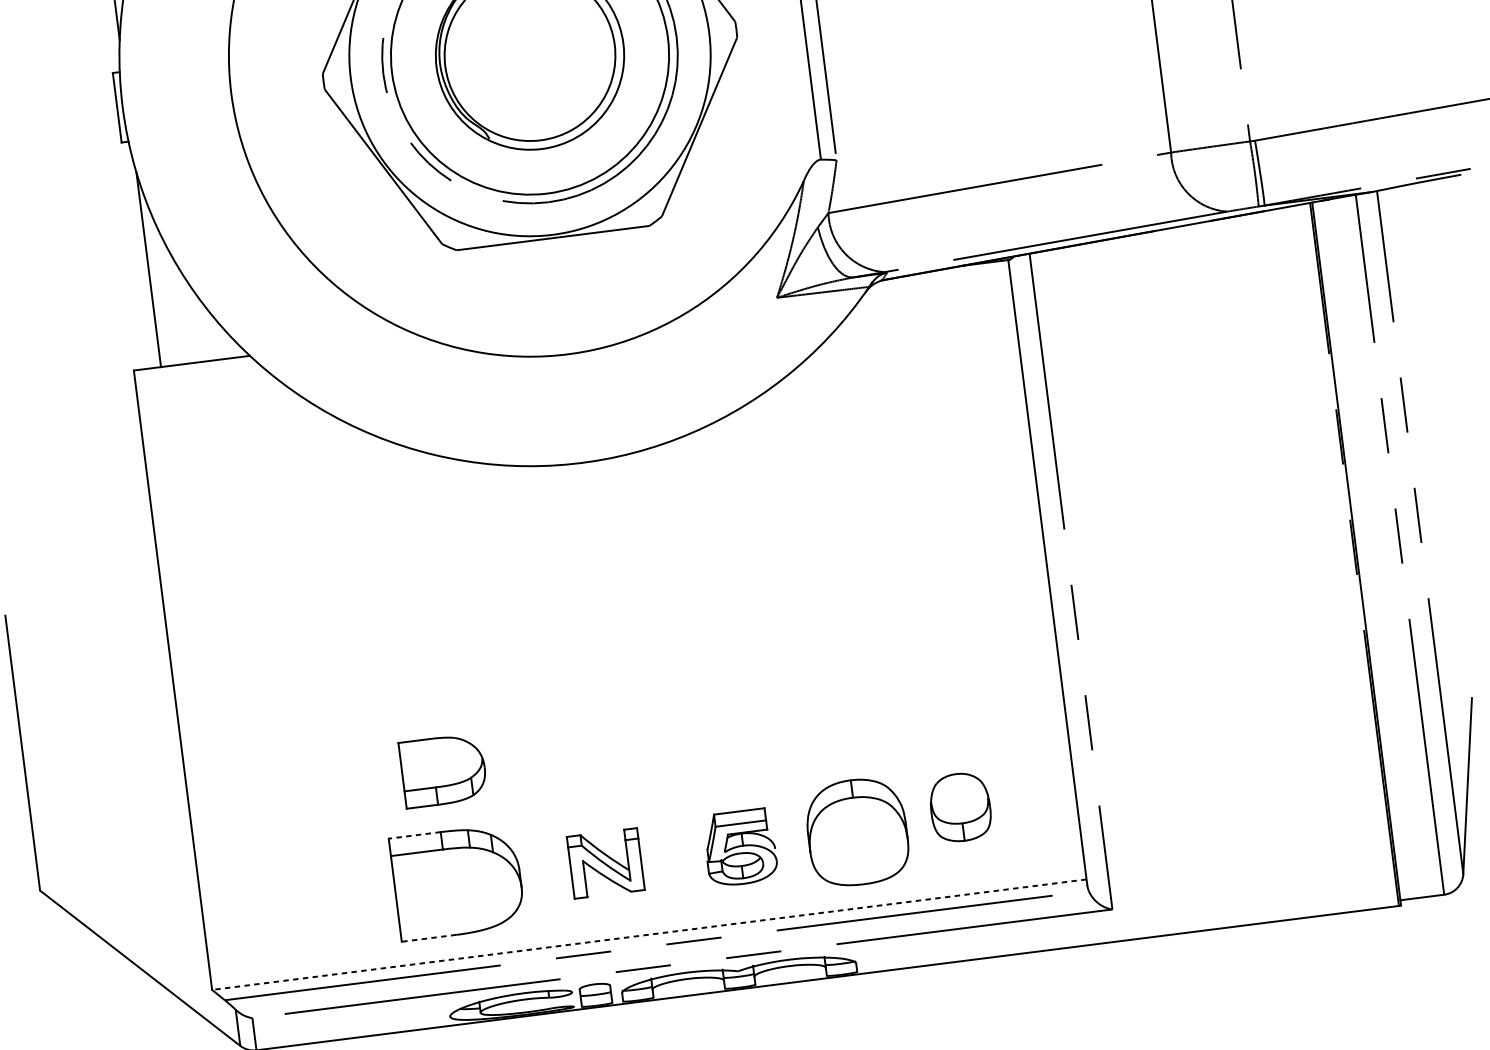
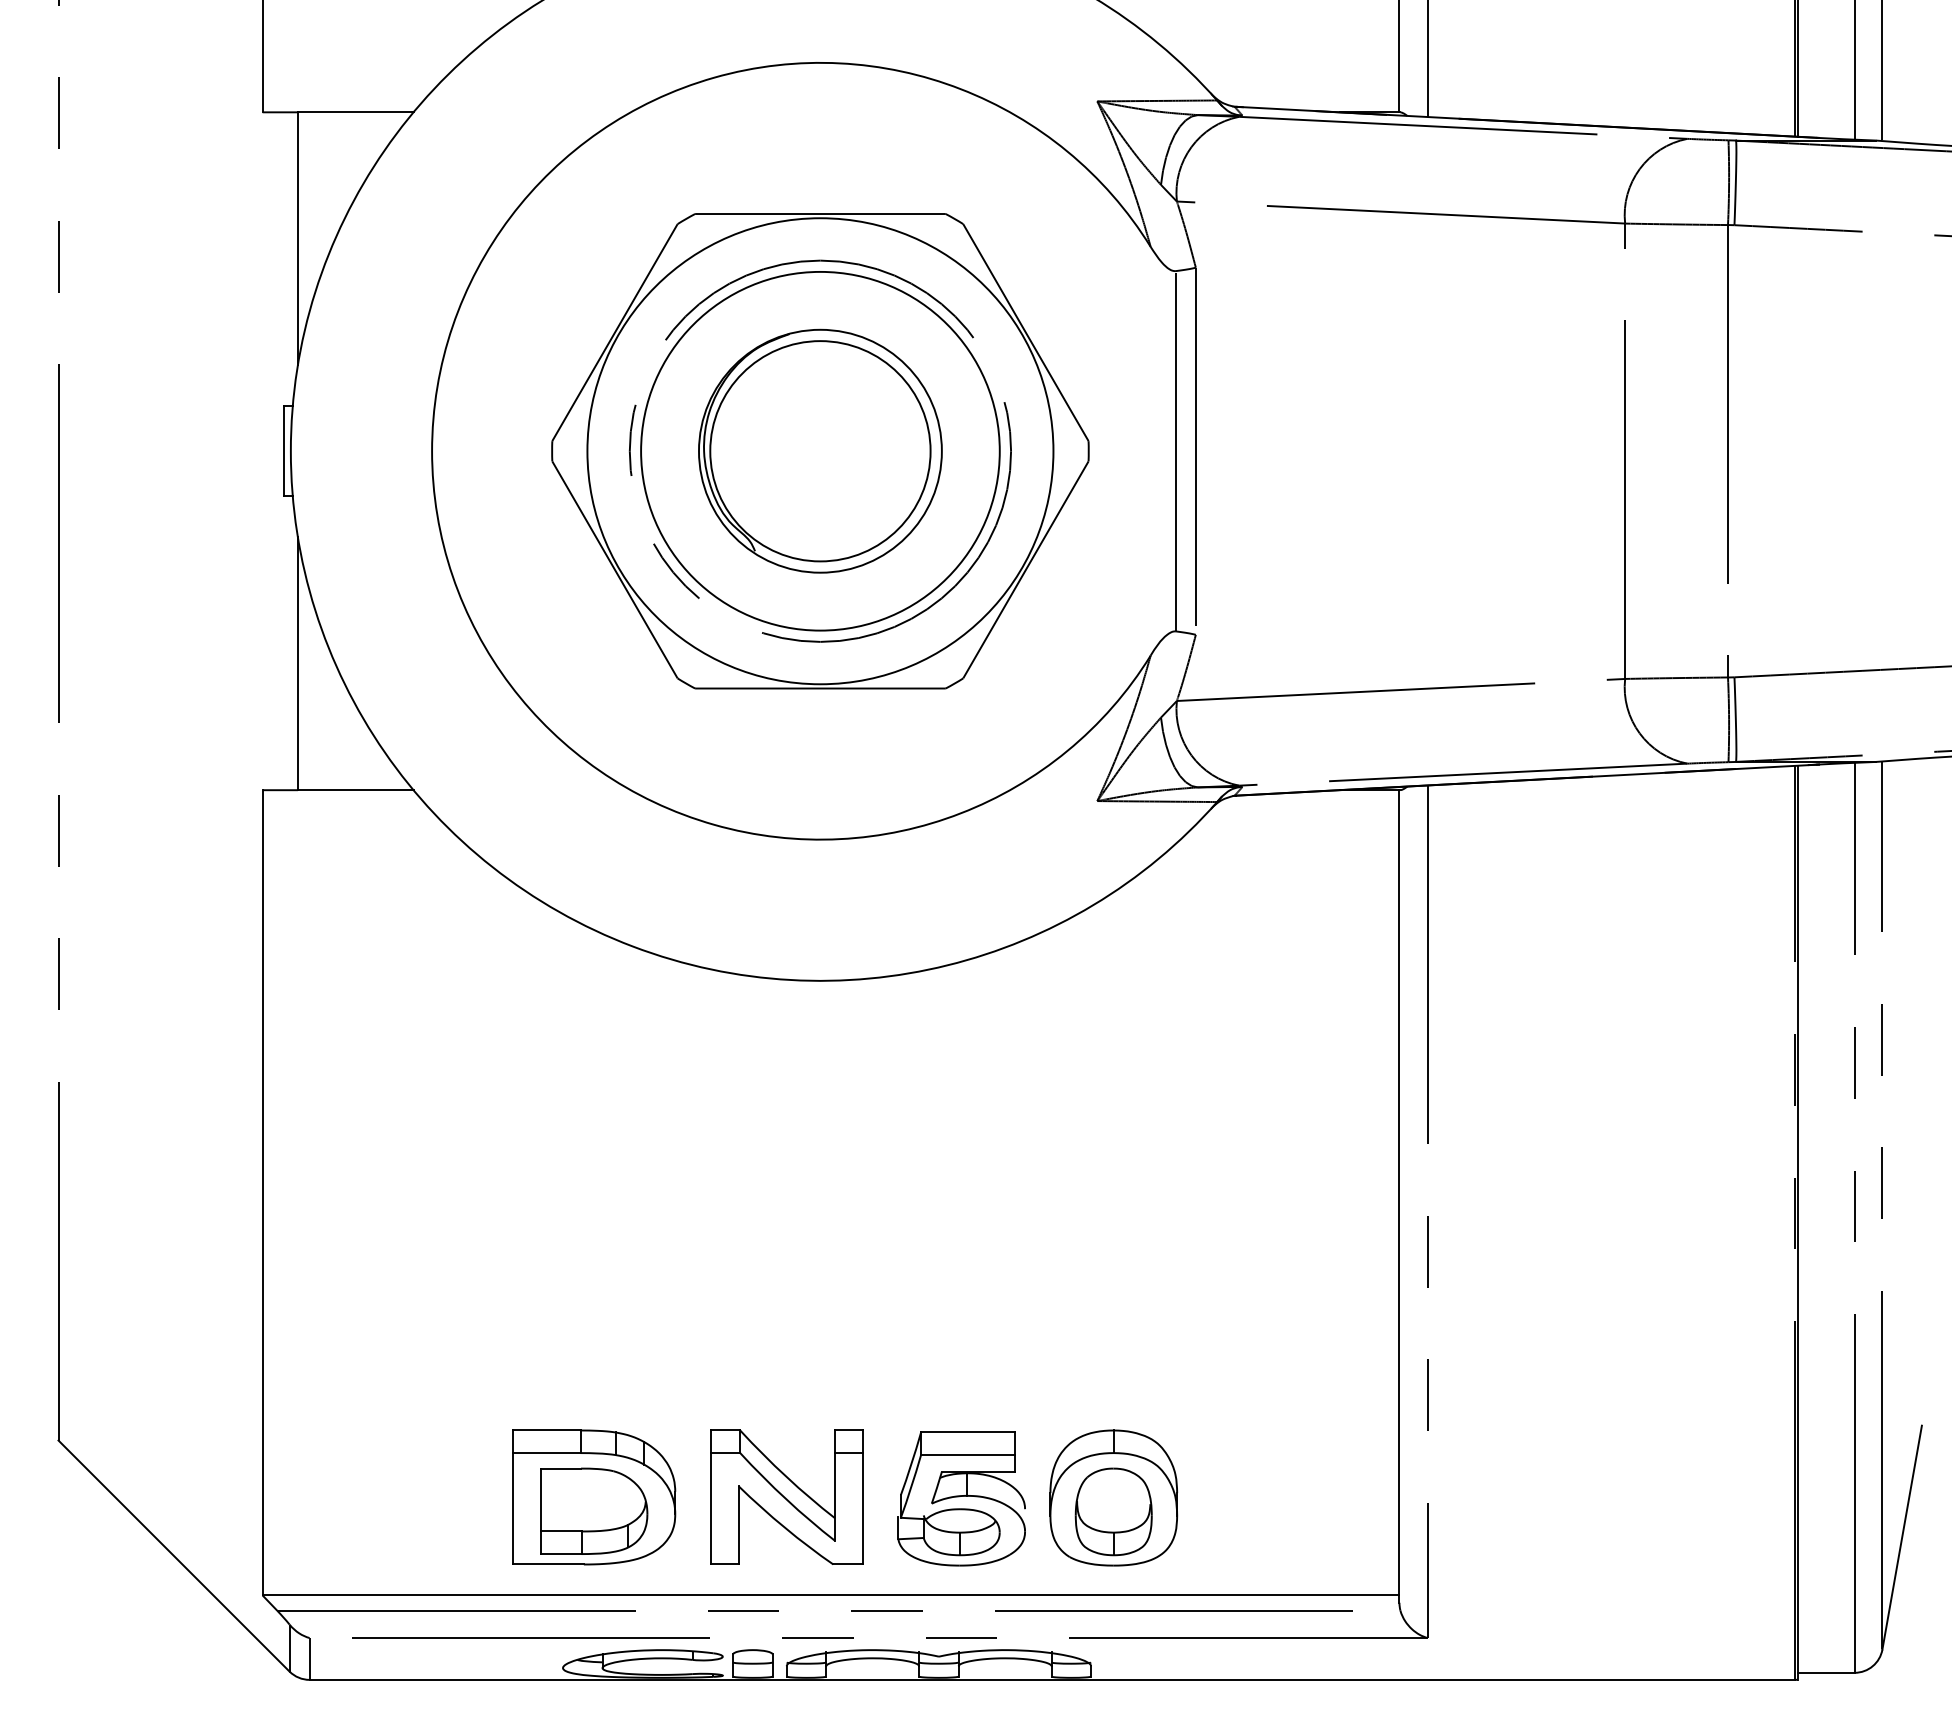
part: (443, 770) -> (594, 1510), moved
part: (960, 807) -> (1113, 1511), moved
line: (414, 835) -> (546, 1430), dashed -> solid
part: (740, 847) -> (961, 1498), size x1.43
part: (605, 862) -> (786, 1496), size x1.67
line: (648, 934) -> (830, 1595), dashed -> solid
line: (428, 938) -> (547, 1564), dashed -> solid

